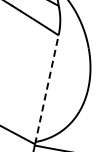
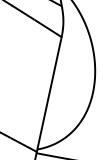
line: (46, 89) -> (48, 94), dashed -> solid

